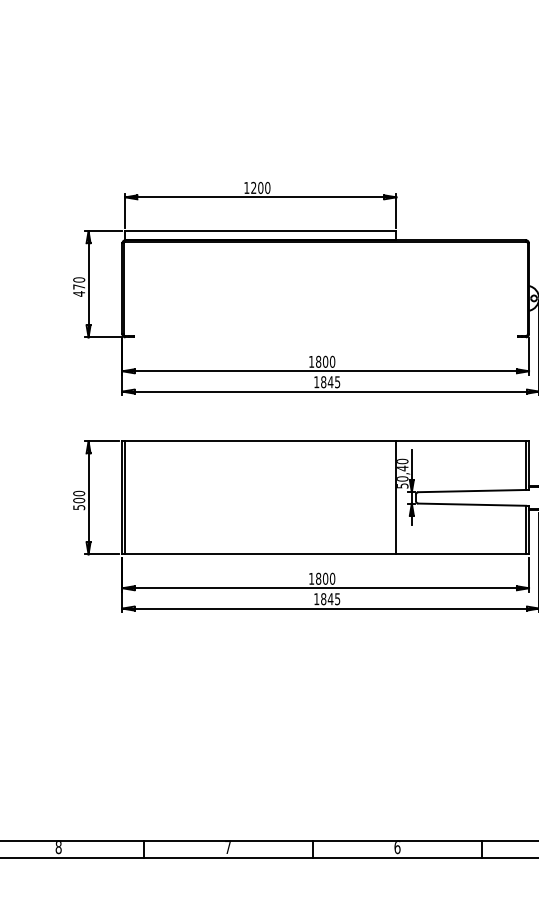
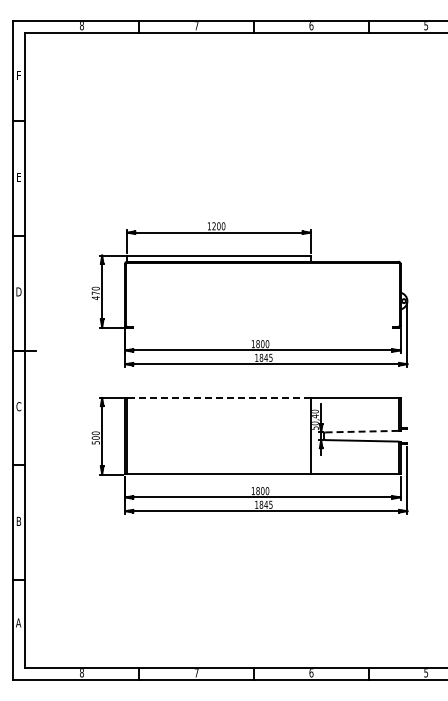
line: (260, 440) -> (218, 397), solid -> dashed
line: (472, 490) -> (362, 431), solid -> dashed

